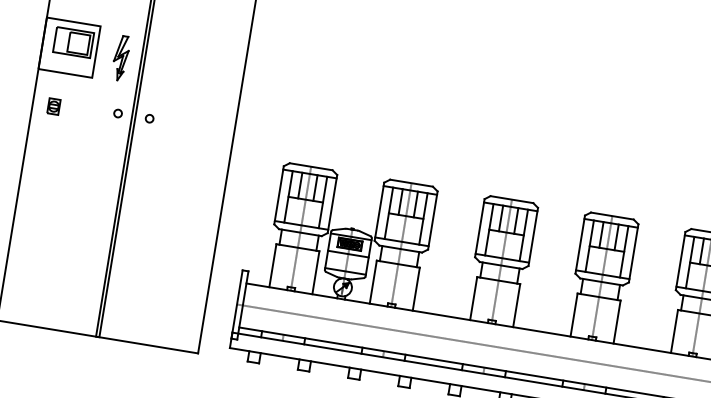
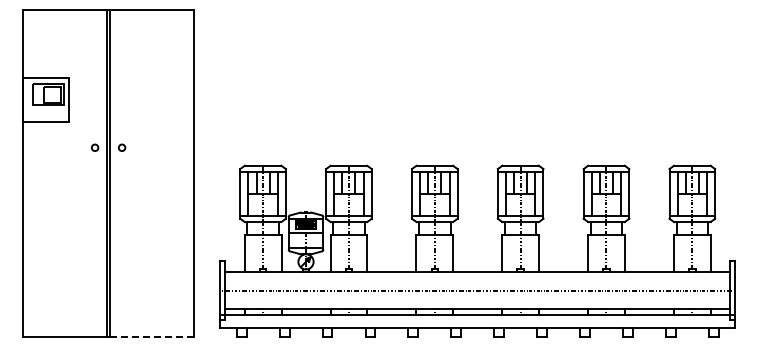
part: (120, 58) -> (89, 101), removed
part: (53, 106) -> (40, 150), removed
line: (147, 345) -> (151, 336), solid -> dashed

